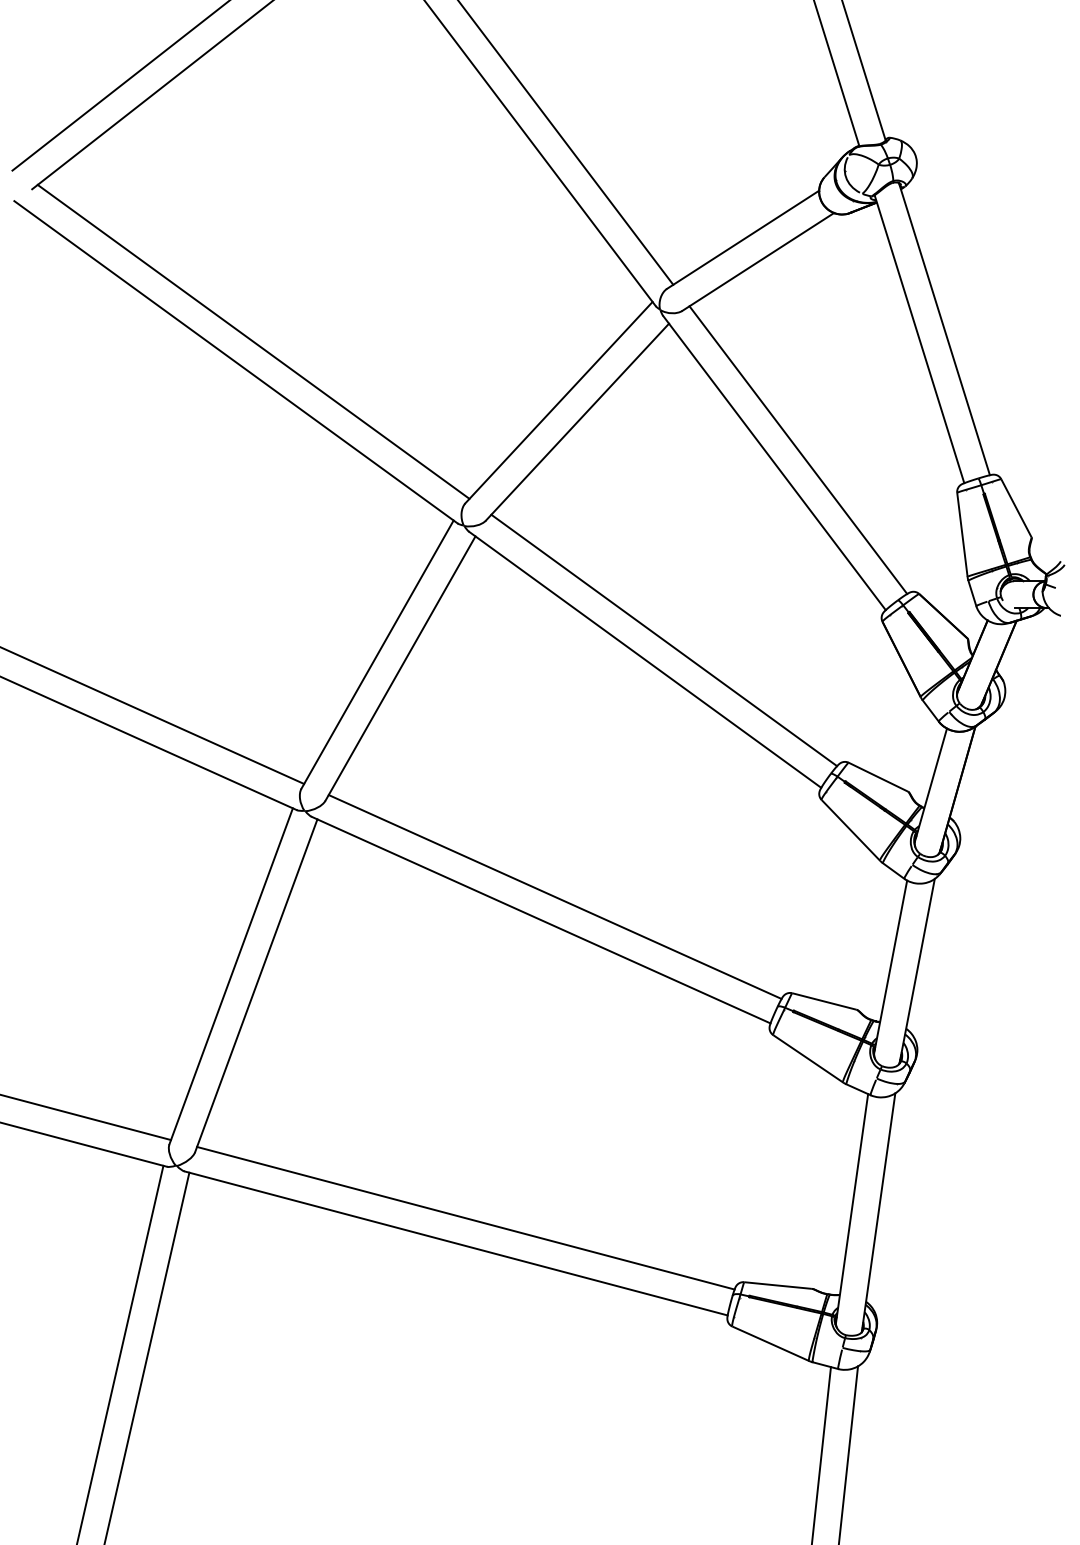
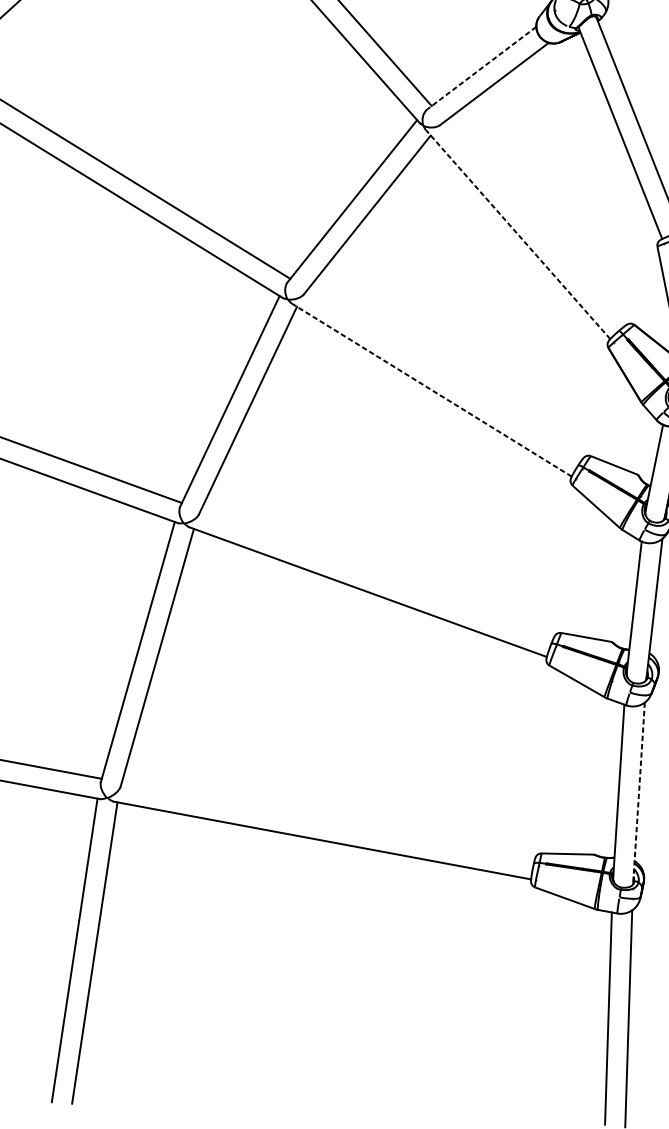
line: (742, 240) -> (481, 68), solid -> dashed
line: (798, 449) -> (535, 223), removed
line: (774, 462) -> (518, 234), solid -> dashed
line: (664, 640) -> (445, 374), removed
line: (645, 659) -> (432, 389), solid -> dashed
line: (554, 896) -> (376, 573), removed
line: (878, 1212) -> (638, 793), solid -> dashed
line: (465, 1217) -> (328, 820), removed

